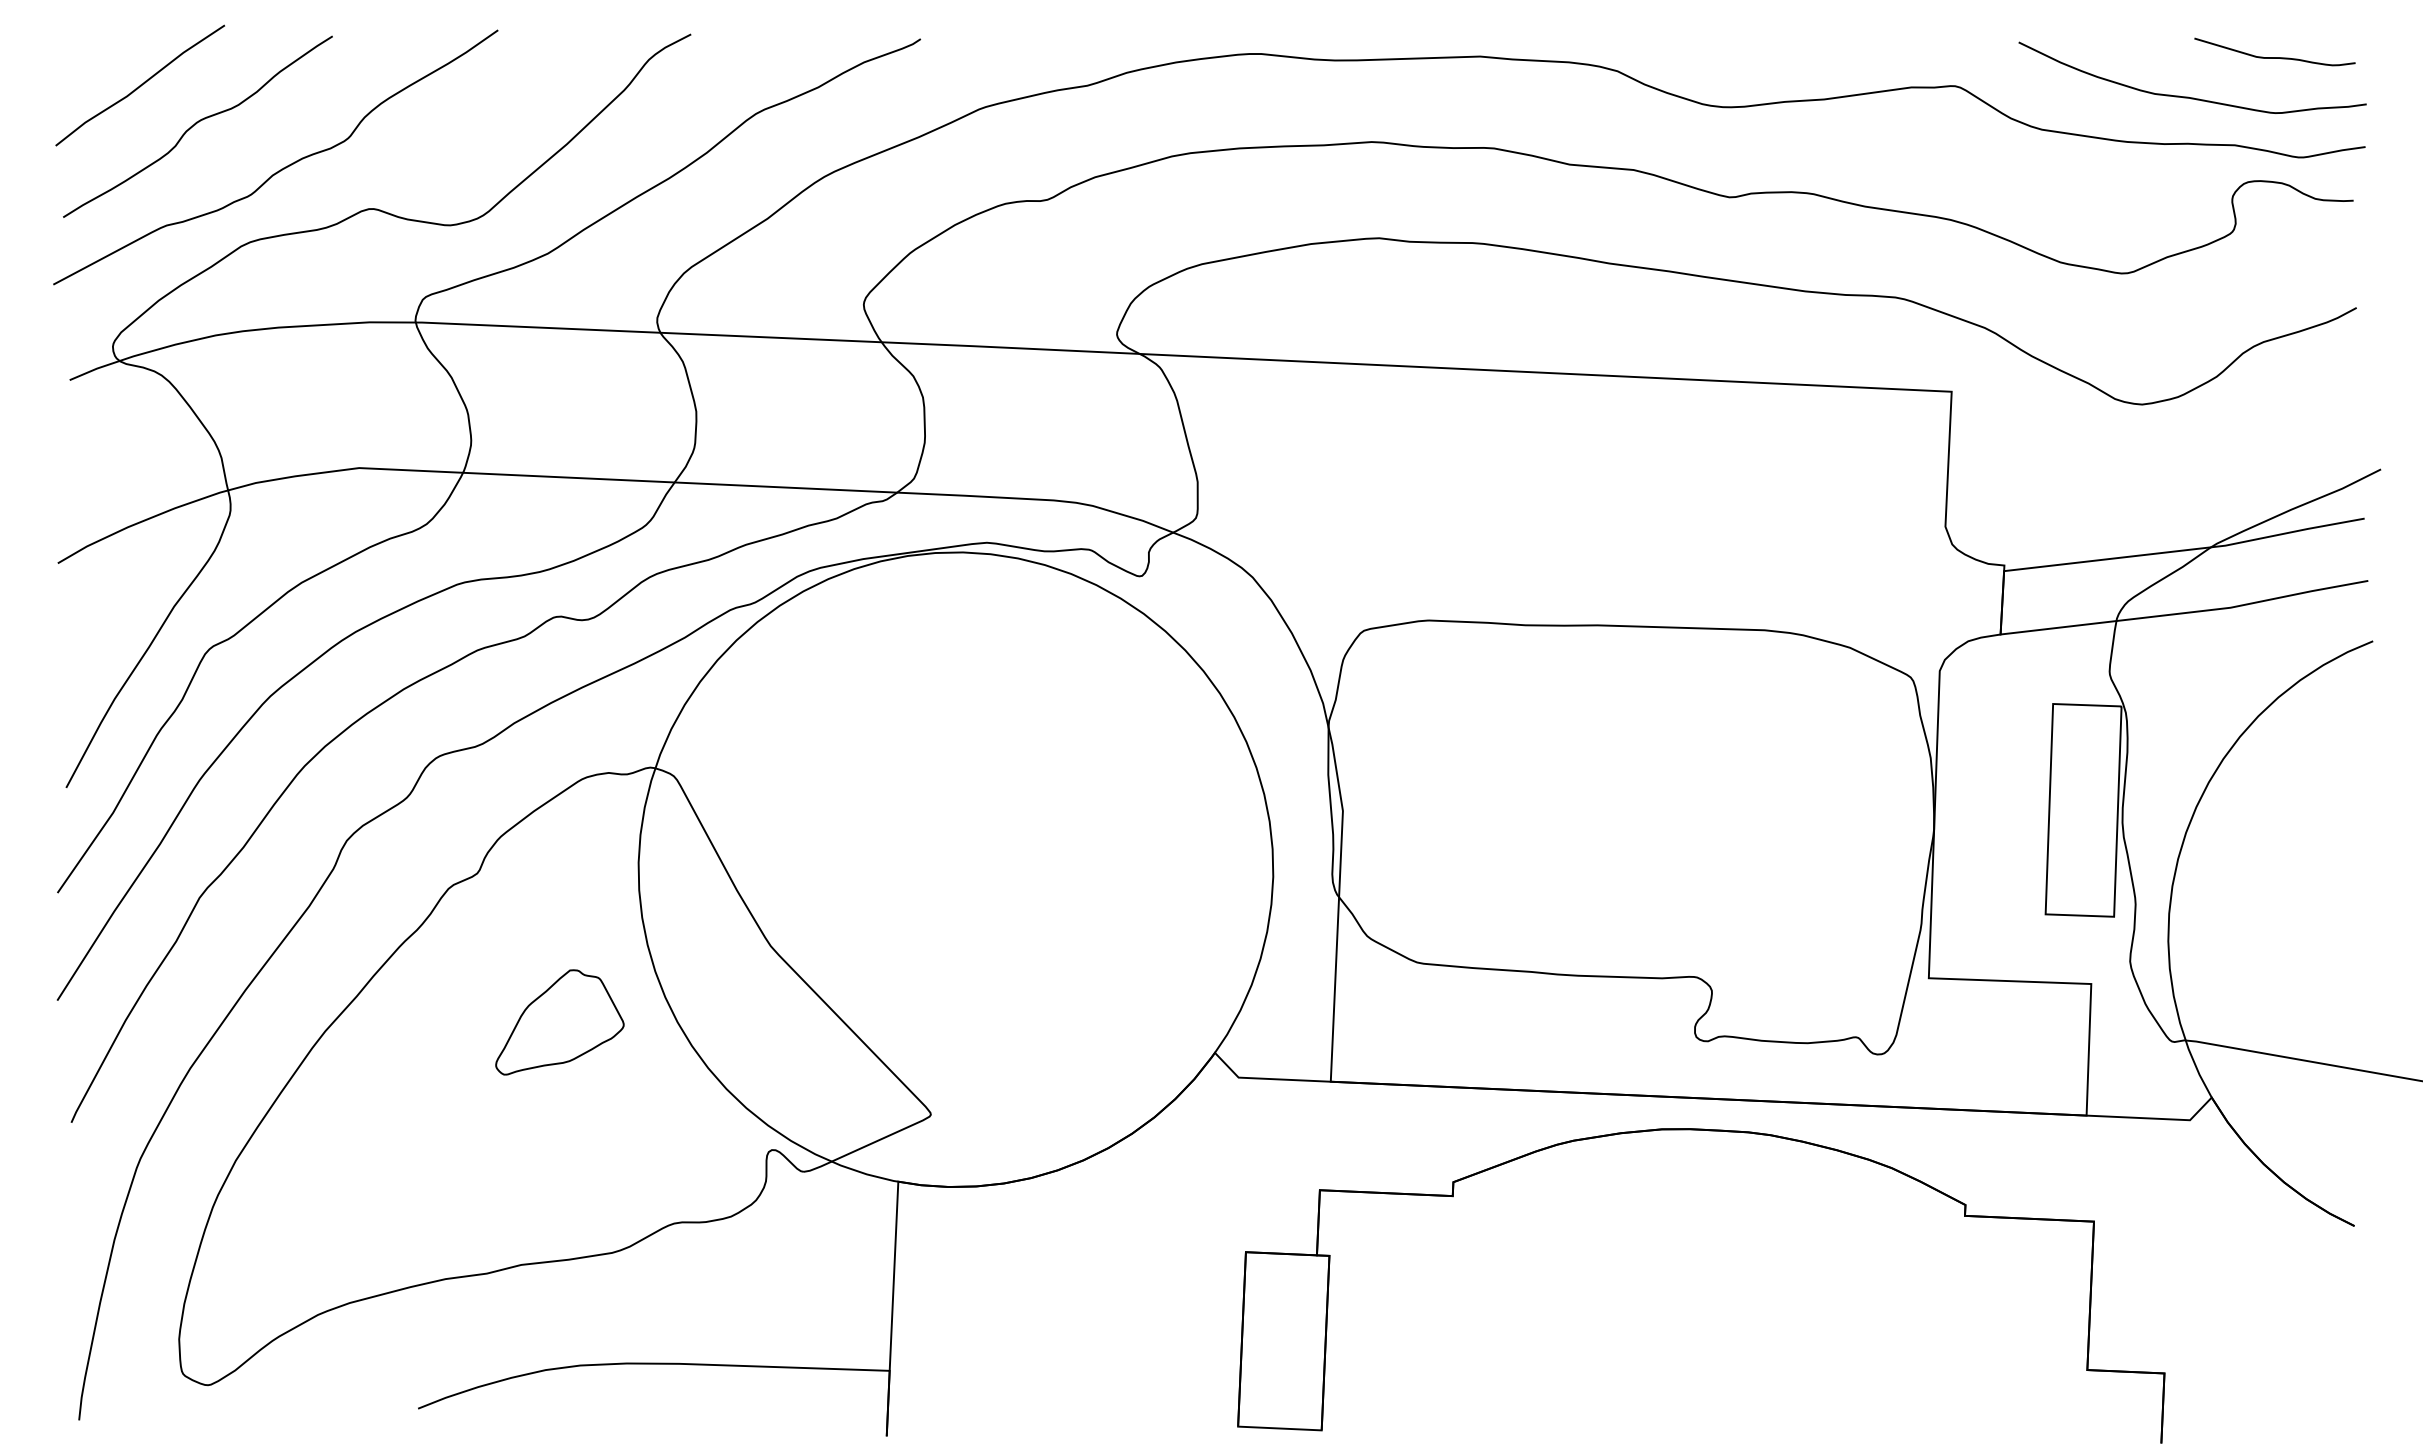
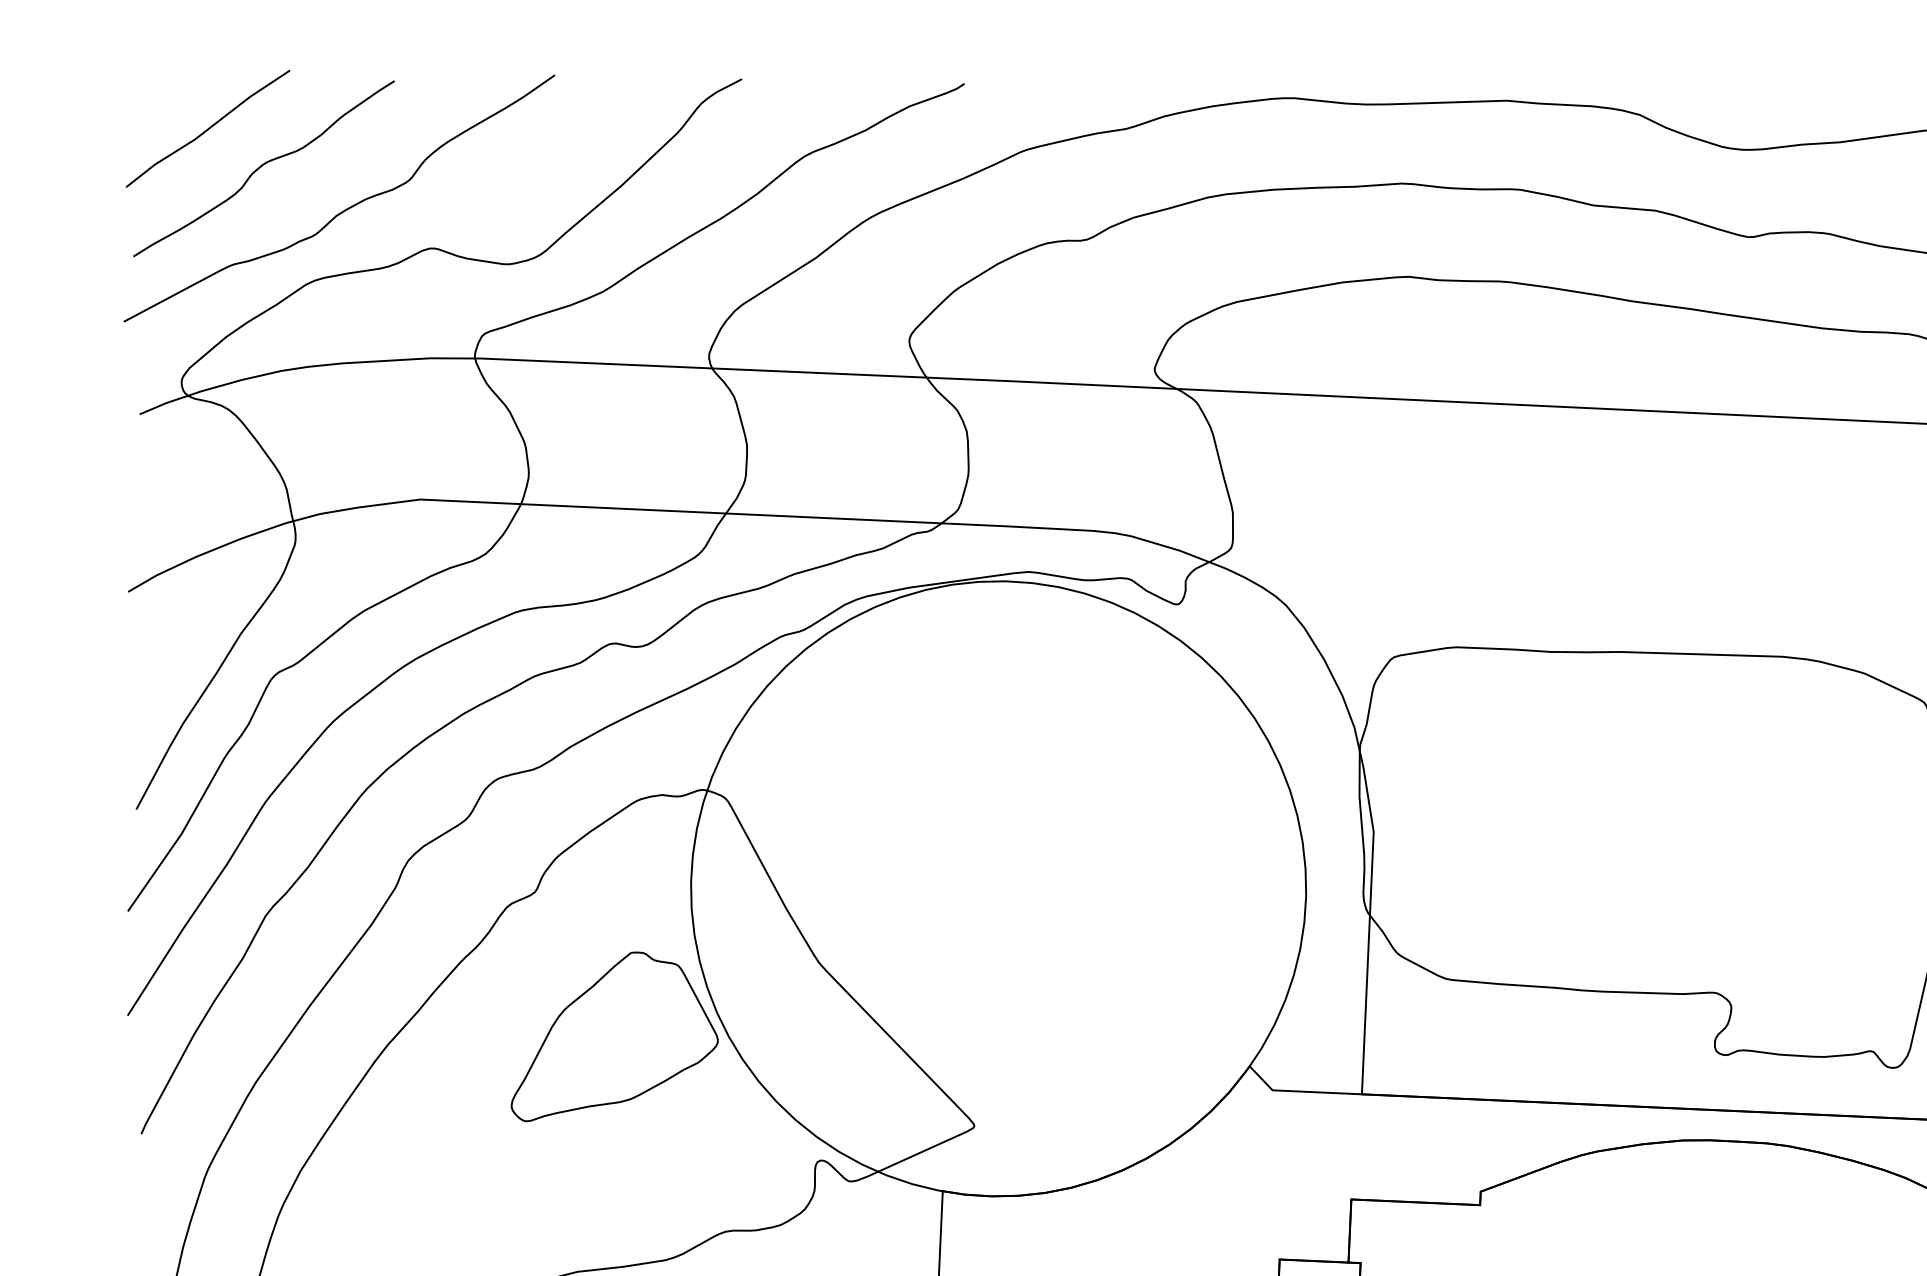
part: (559, 1022) -> (614, 1036), size x1.67

